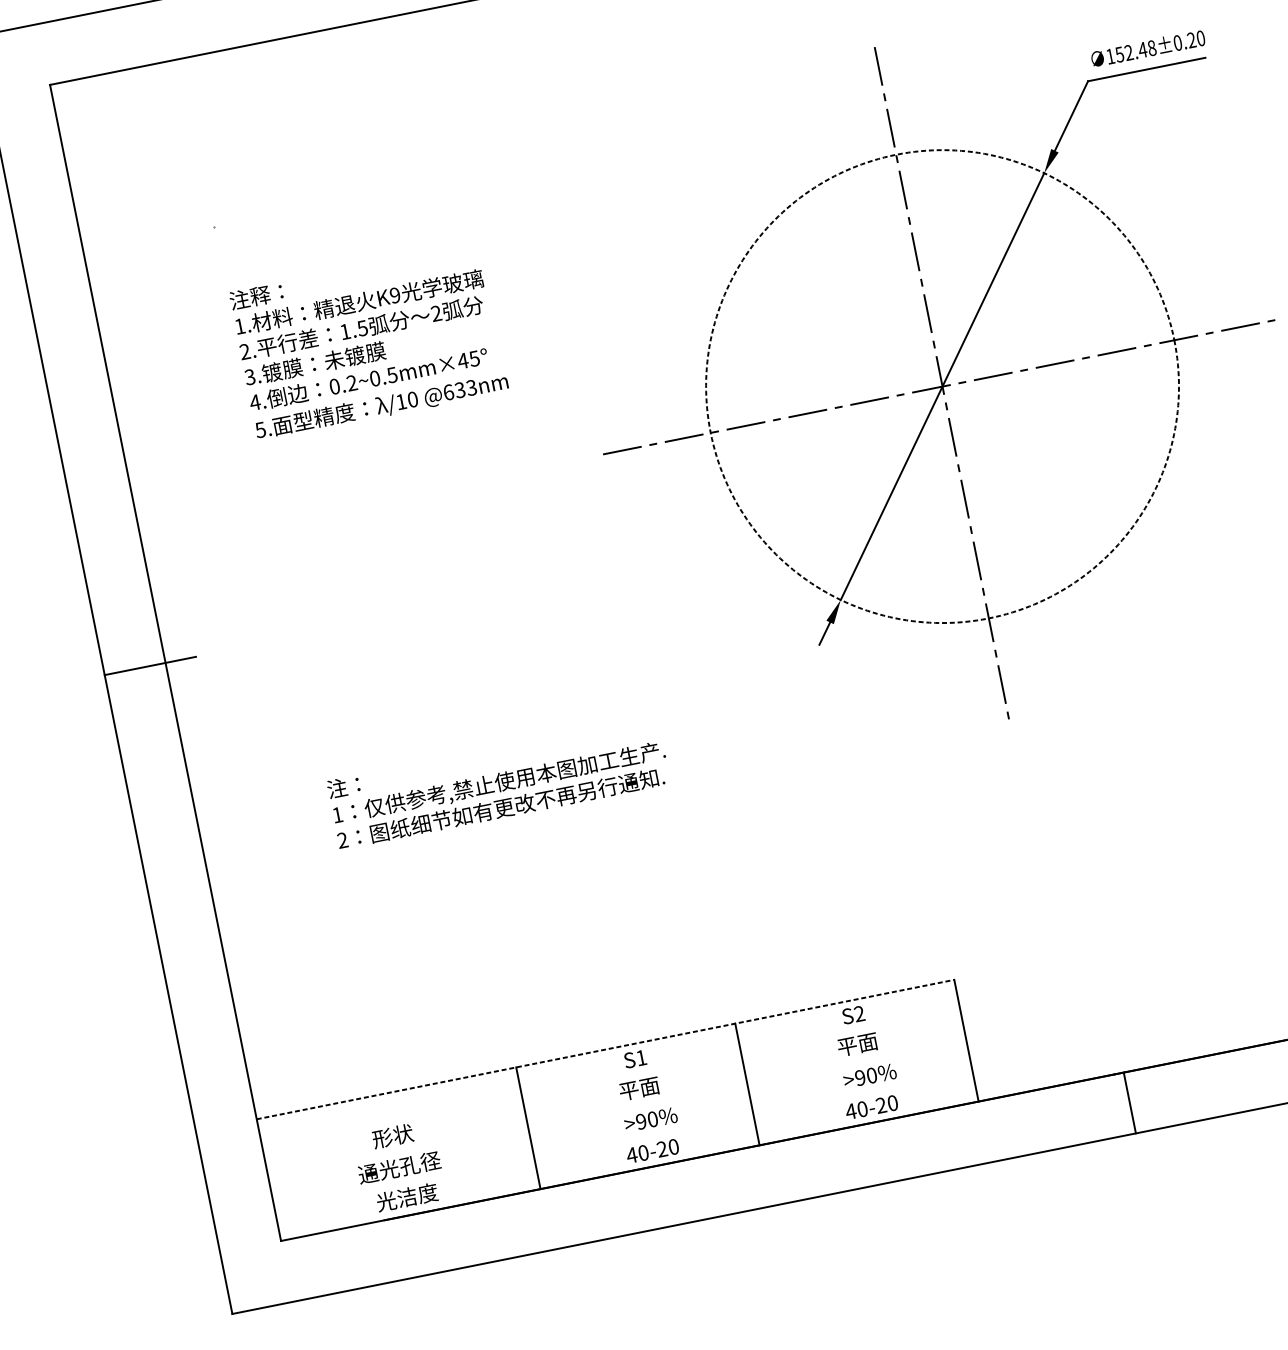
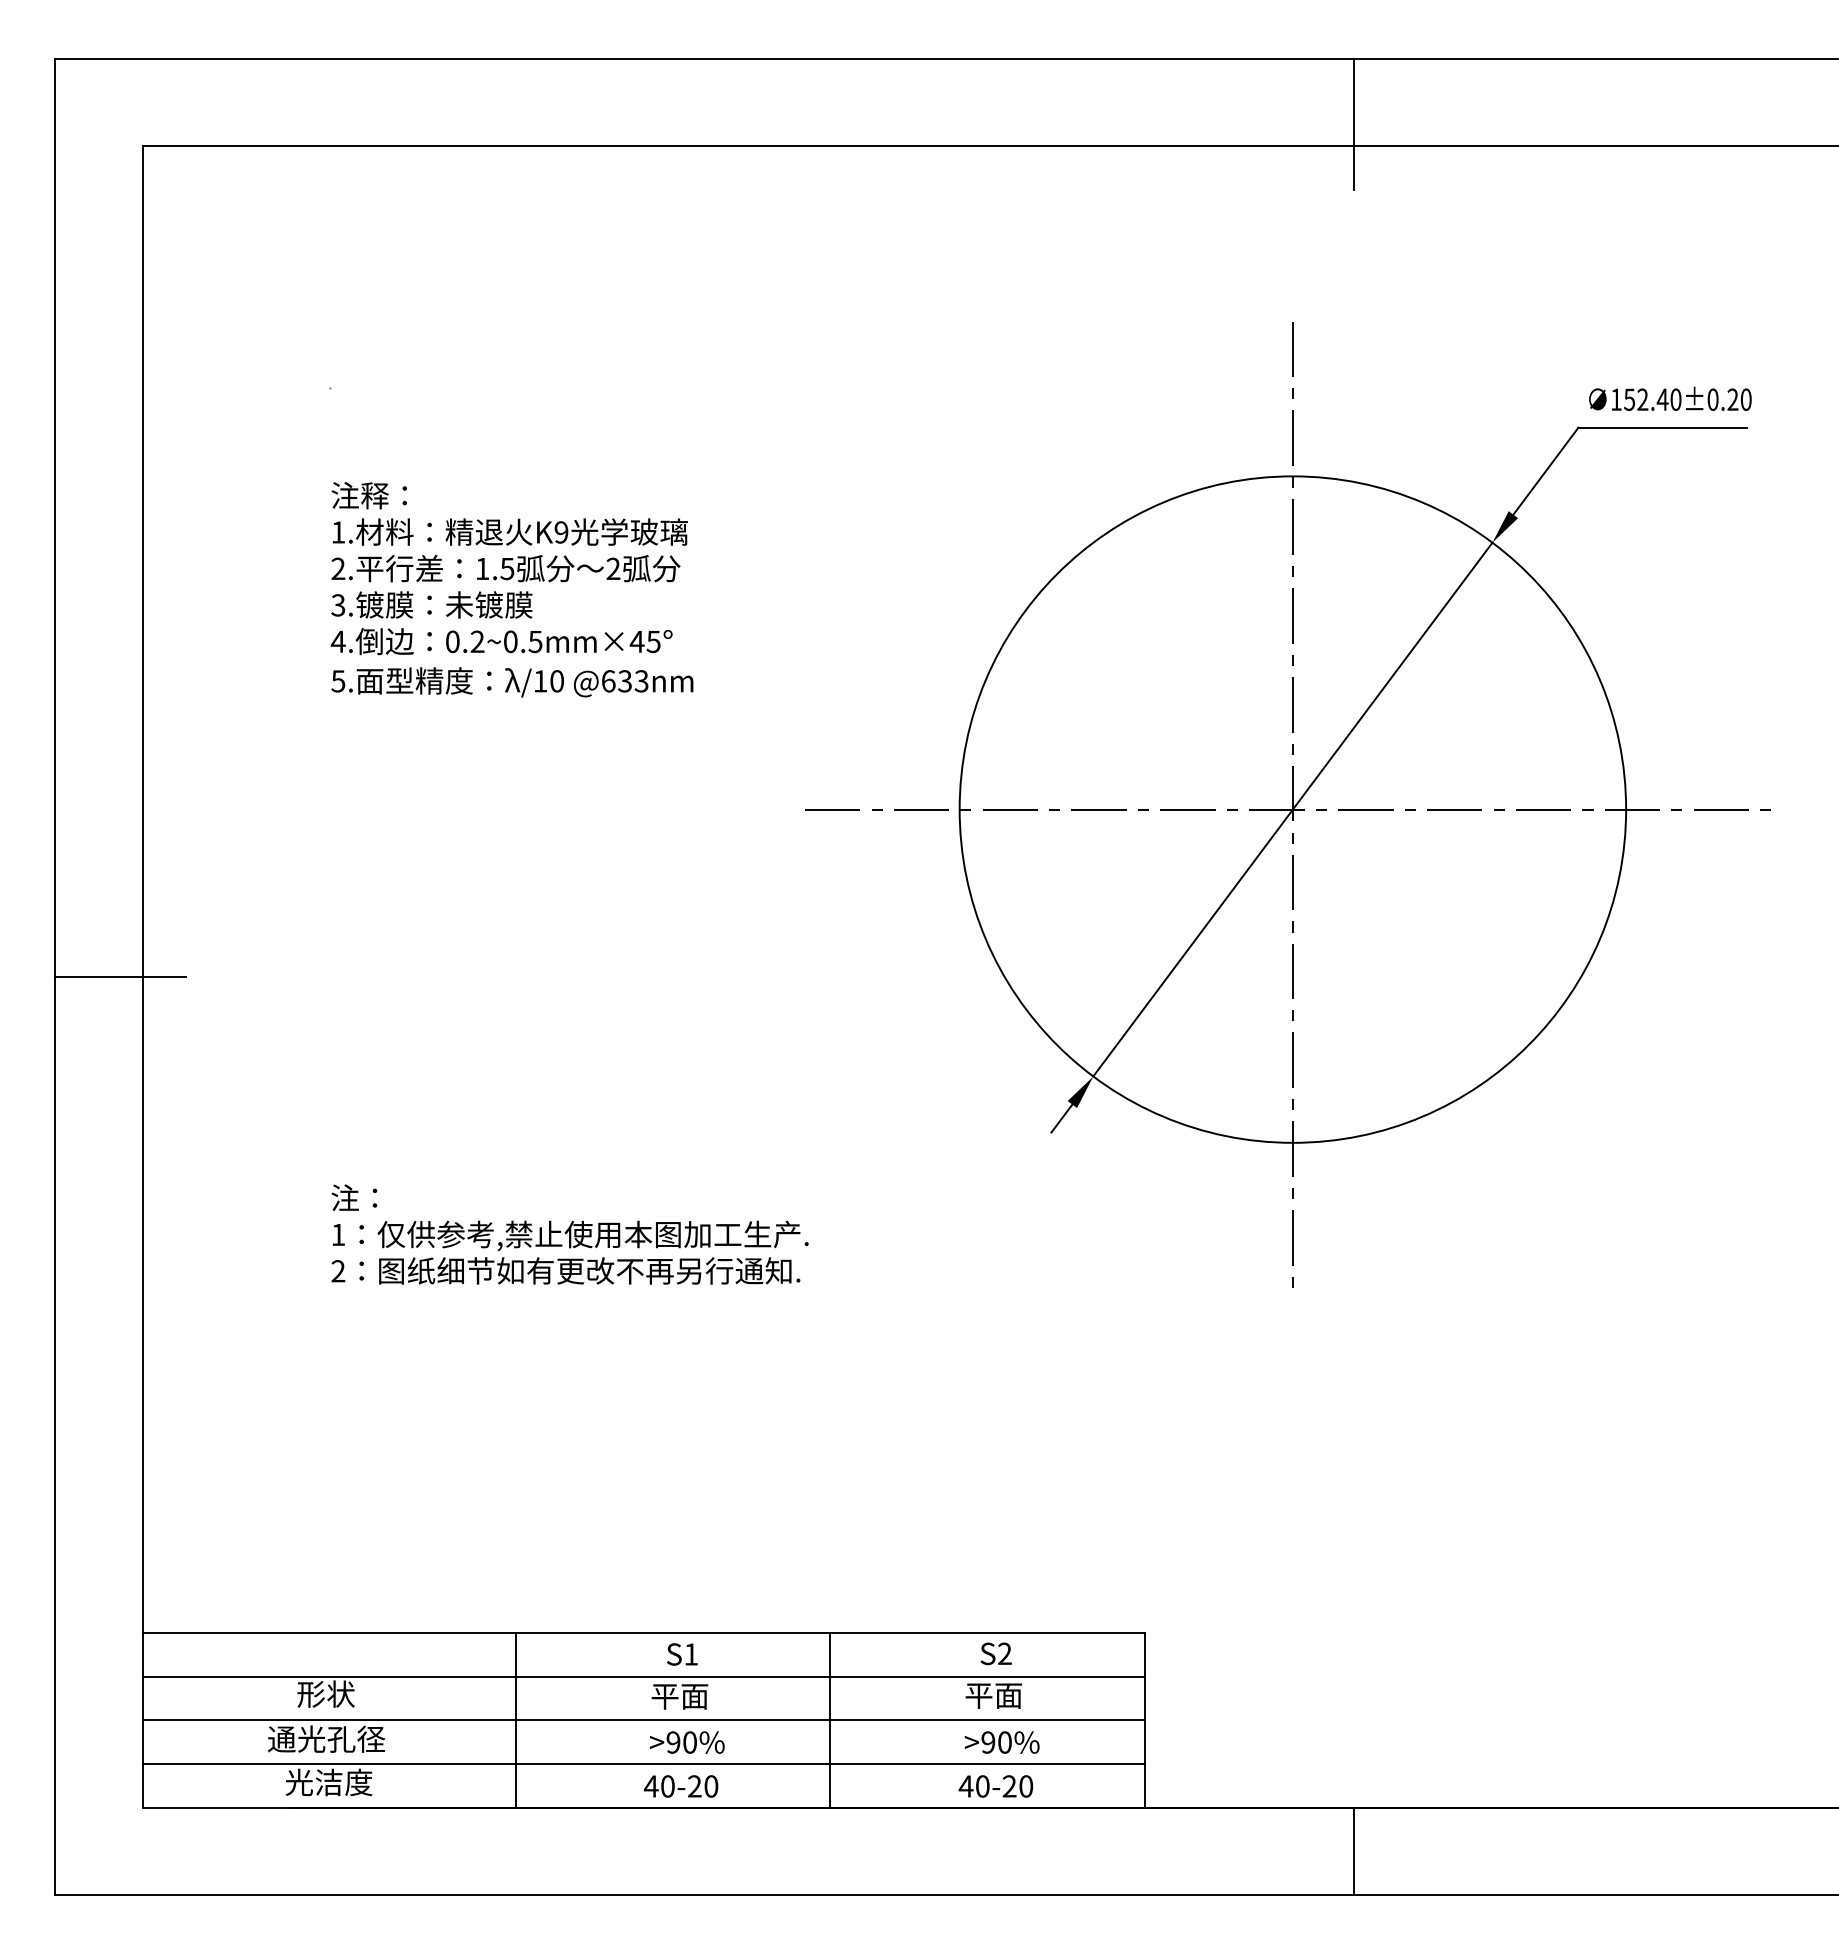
text: (1151, 48) -> (1675, 399), 152.48±0.20 -> 152.40±0.20
circle: (942, 386) -> (1292, 809), dashed -> solid
line: (605, 1049) -> (644, 1632), dashed -> solid
line: (611, 1079) -> (643, 1676), added
line: (617, 1110) -> (643, 1720), added
line: (623, 1141) -> (643, 1764), added

